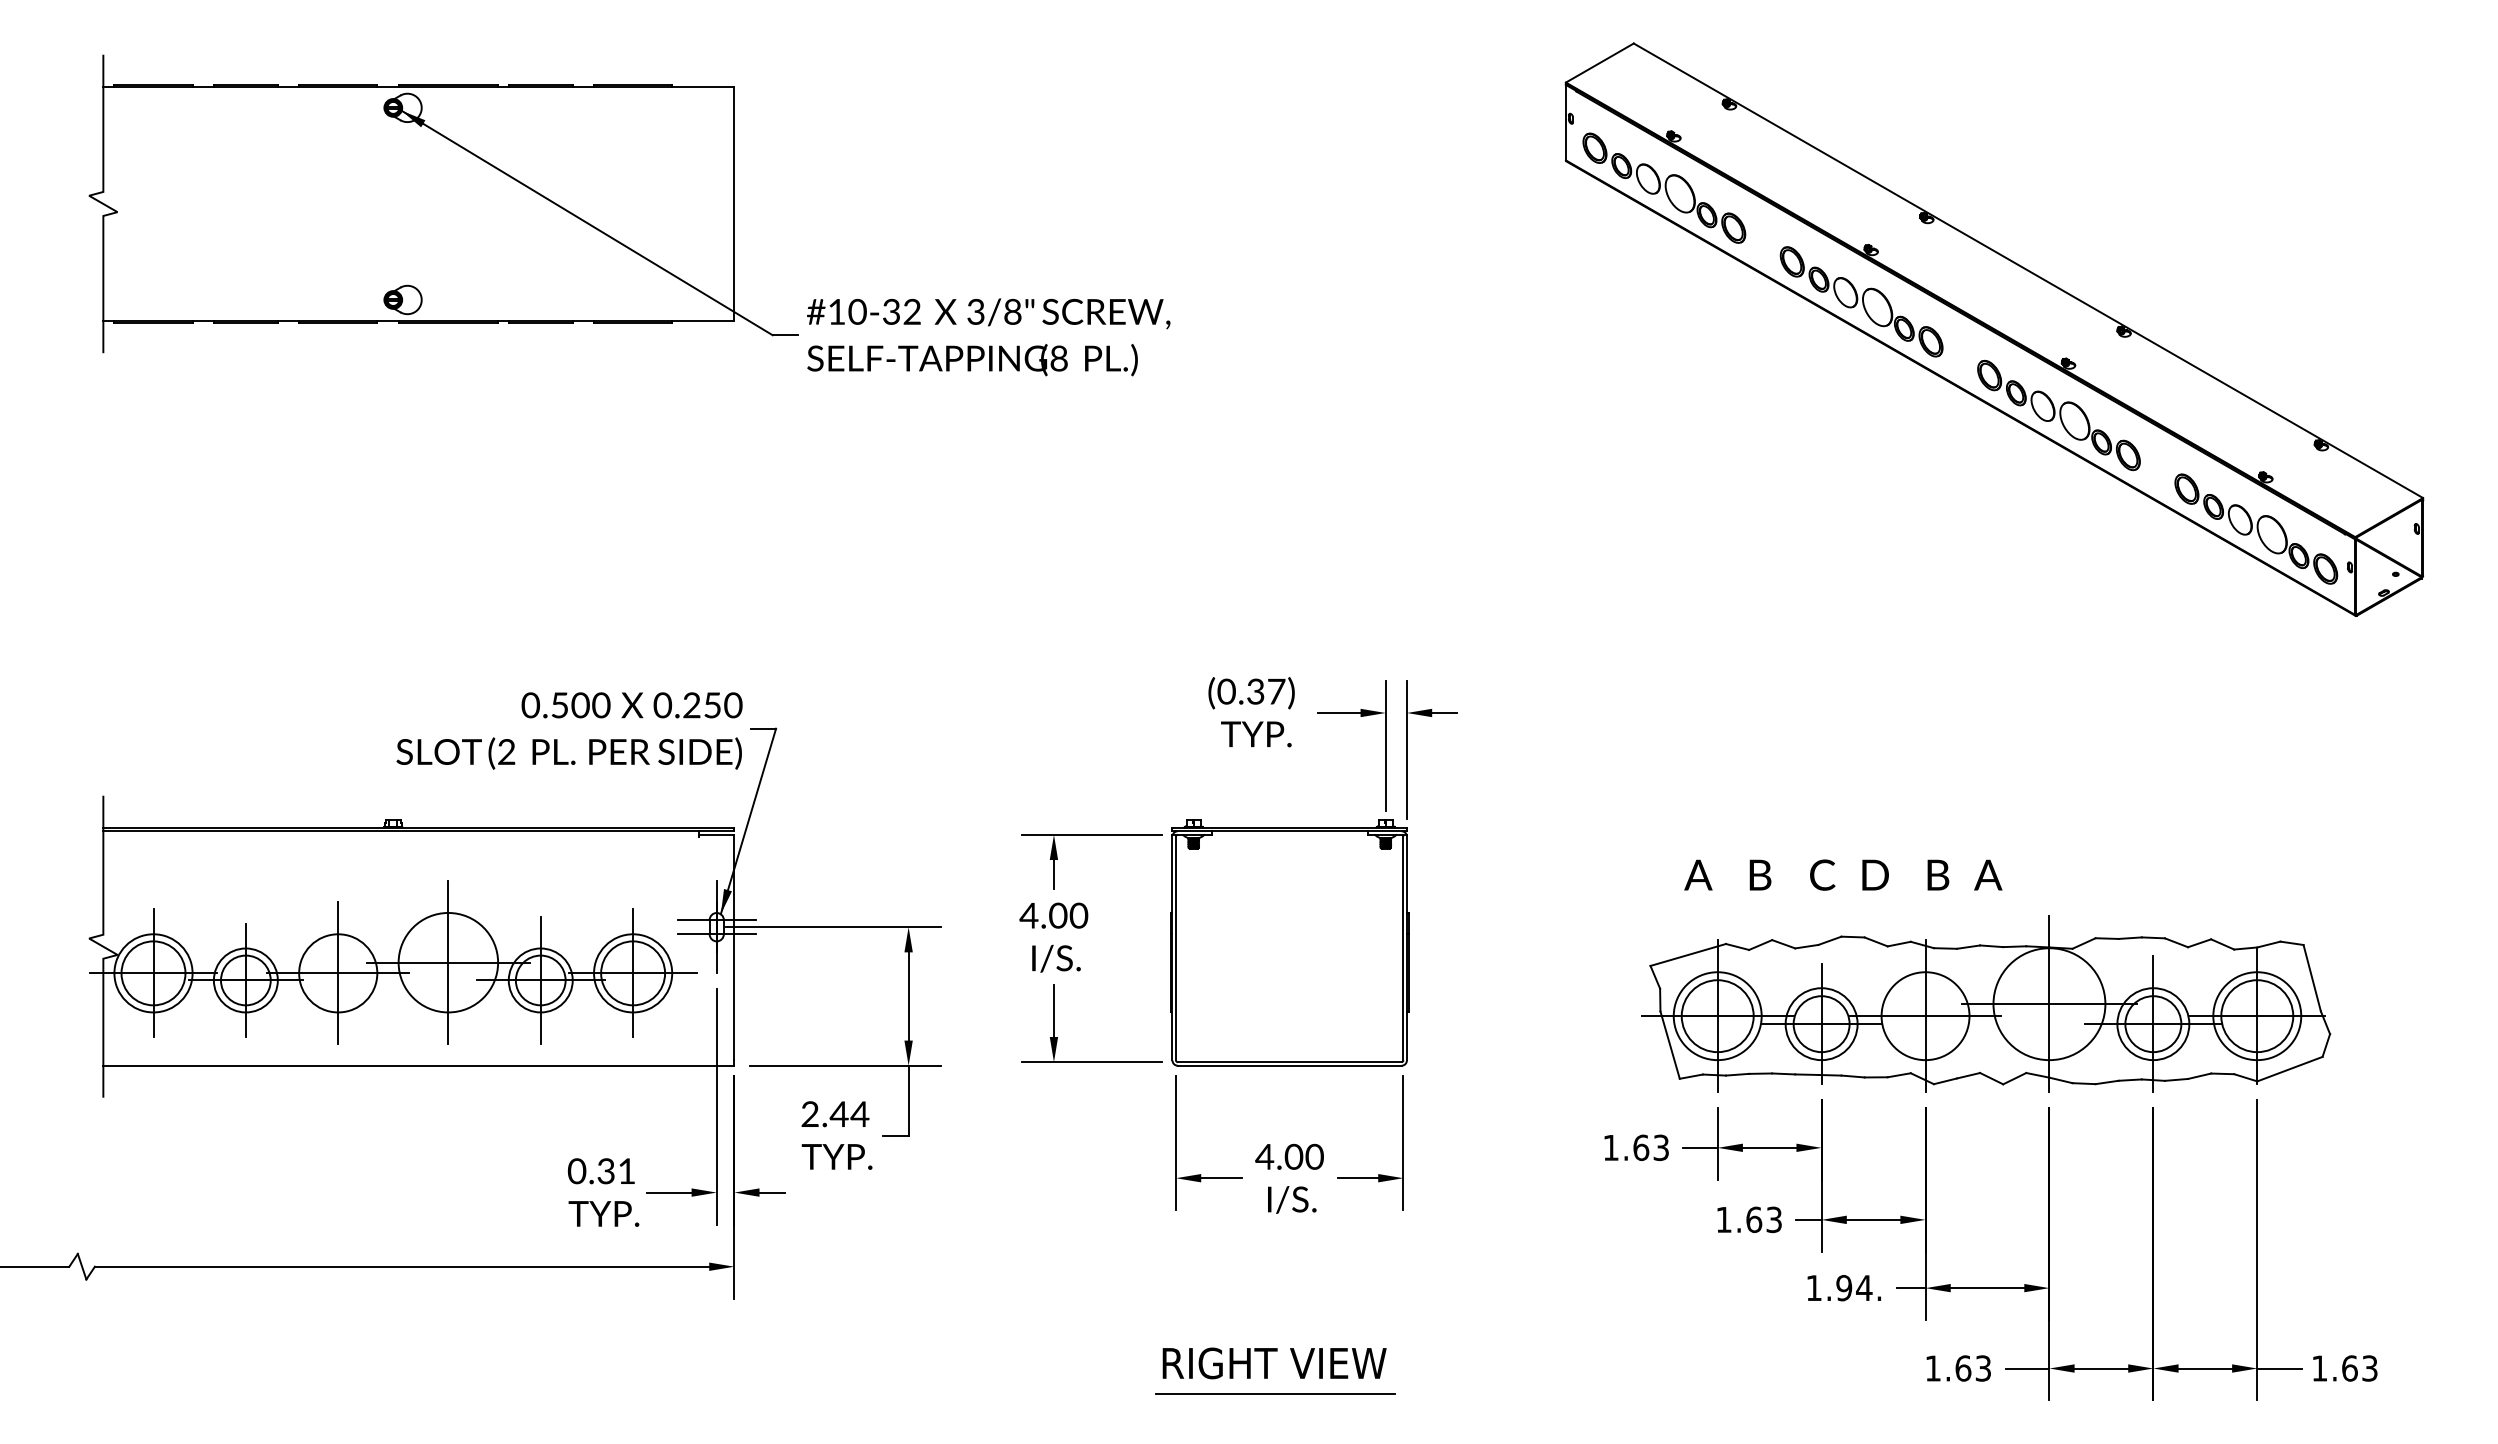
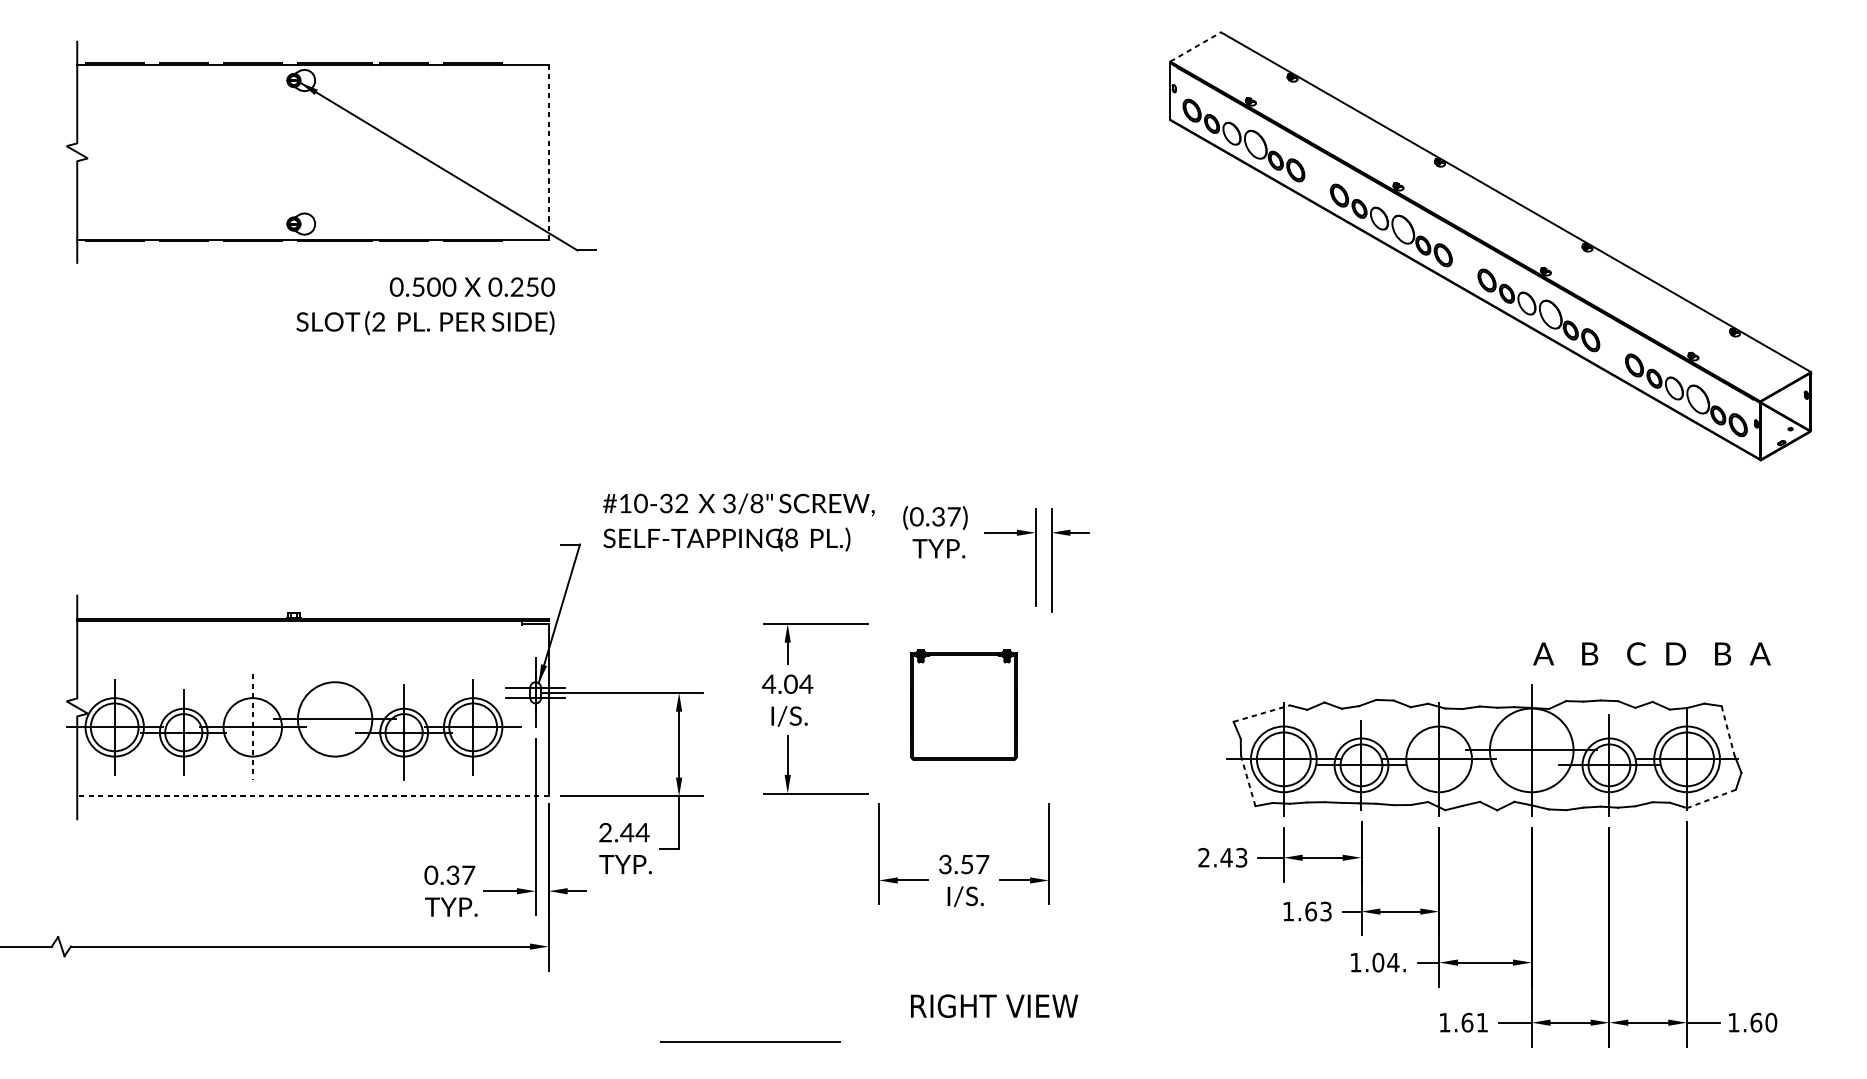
line: (1600, 62) -> (1196, 46), solid -> dashed
line: (734, 204) -> (548, 152), solid -> dashed
text: (988, 337) -> (738, 522), moved
text: (569, 730) -> (425, 305), moved
text: (1843, 874) -> (1652, 653), moved
text: (1078, 915) -> (806, 684), 4.00 -> 4.04
part: (1289, 942) -> (963, 704), size x0.6
line: (1688, 954) -> (1261, 713), solid -> dashed
line: (448, 962) -> (335, 719), removed
line: (338, 973) -> (252, 727), solid -> dashed
line: (2312, 978) -> (1728, 731), solid -> dashed
line: (1669, 1044) -> (1247, 780), solid -> dashed
line: (418, 1065) -> (312, 796), solid -> dashed
line: (2289, 1069) -> (1711, 799), solid -> dashed
text: (1626, 1147) -> (1215, 857), 1.63 -> 2.43
text: (1289, 1156) -> (963, 864), 4.00 -> 3.57
text: (626, 1170) -> (468, 874), 0.31 -> 0.37
text: (1844, 1288) -> (1378, 962), 1.94. -> 1.04.
text: (1274, 1363) -> (994, 1006), moved
text: (1982, 1368) -> (1481, 1022), 1.63 -> 1.61
text: (2369, 1368) -> (1770, 1022), 1.63 -> 1.60
line: (1275, 1393) -> (750, 1041), moved

